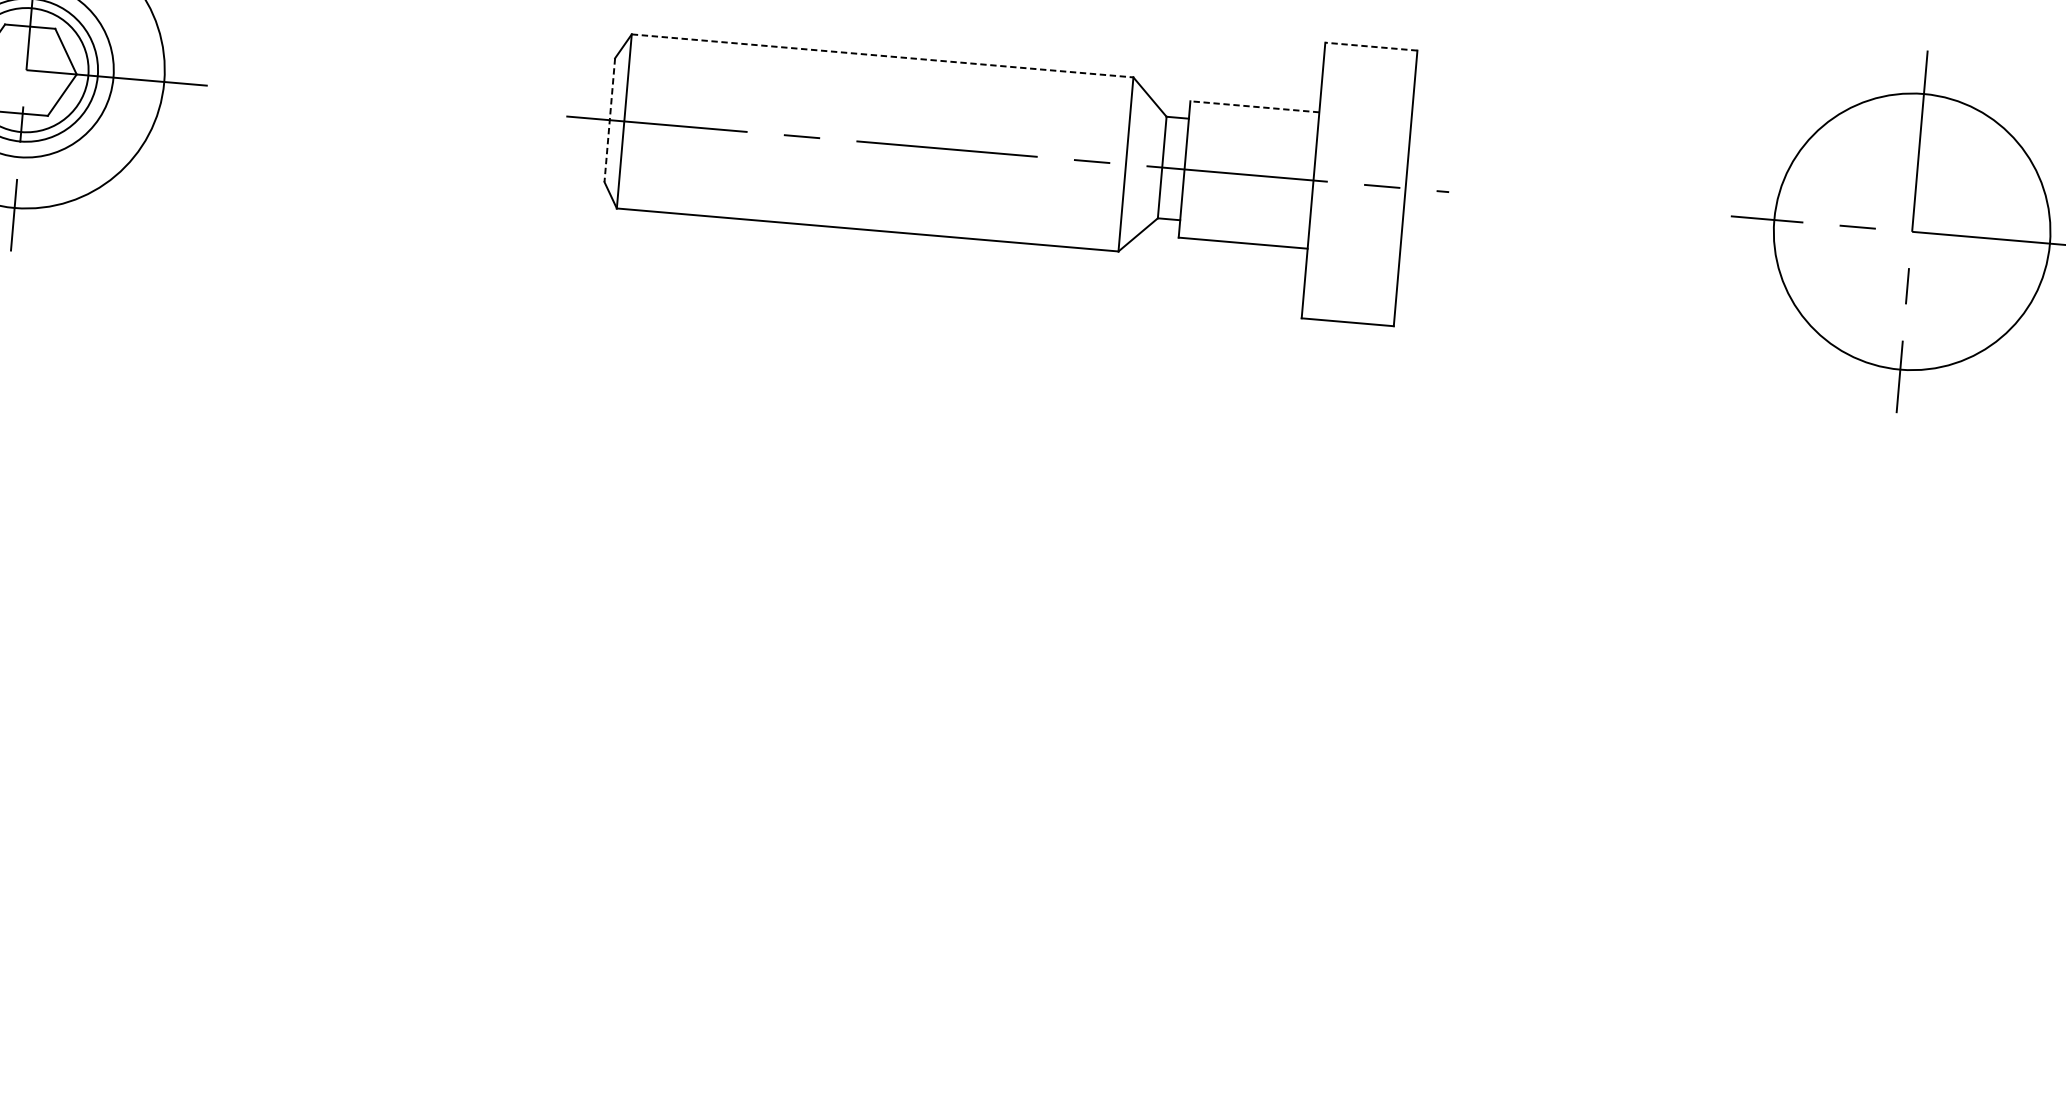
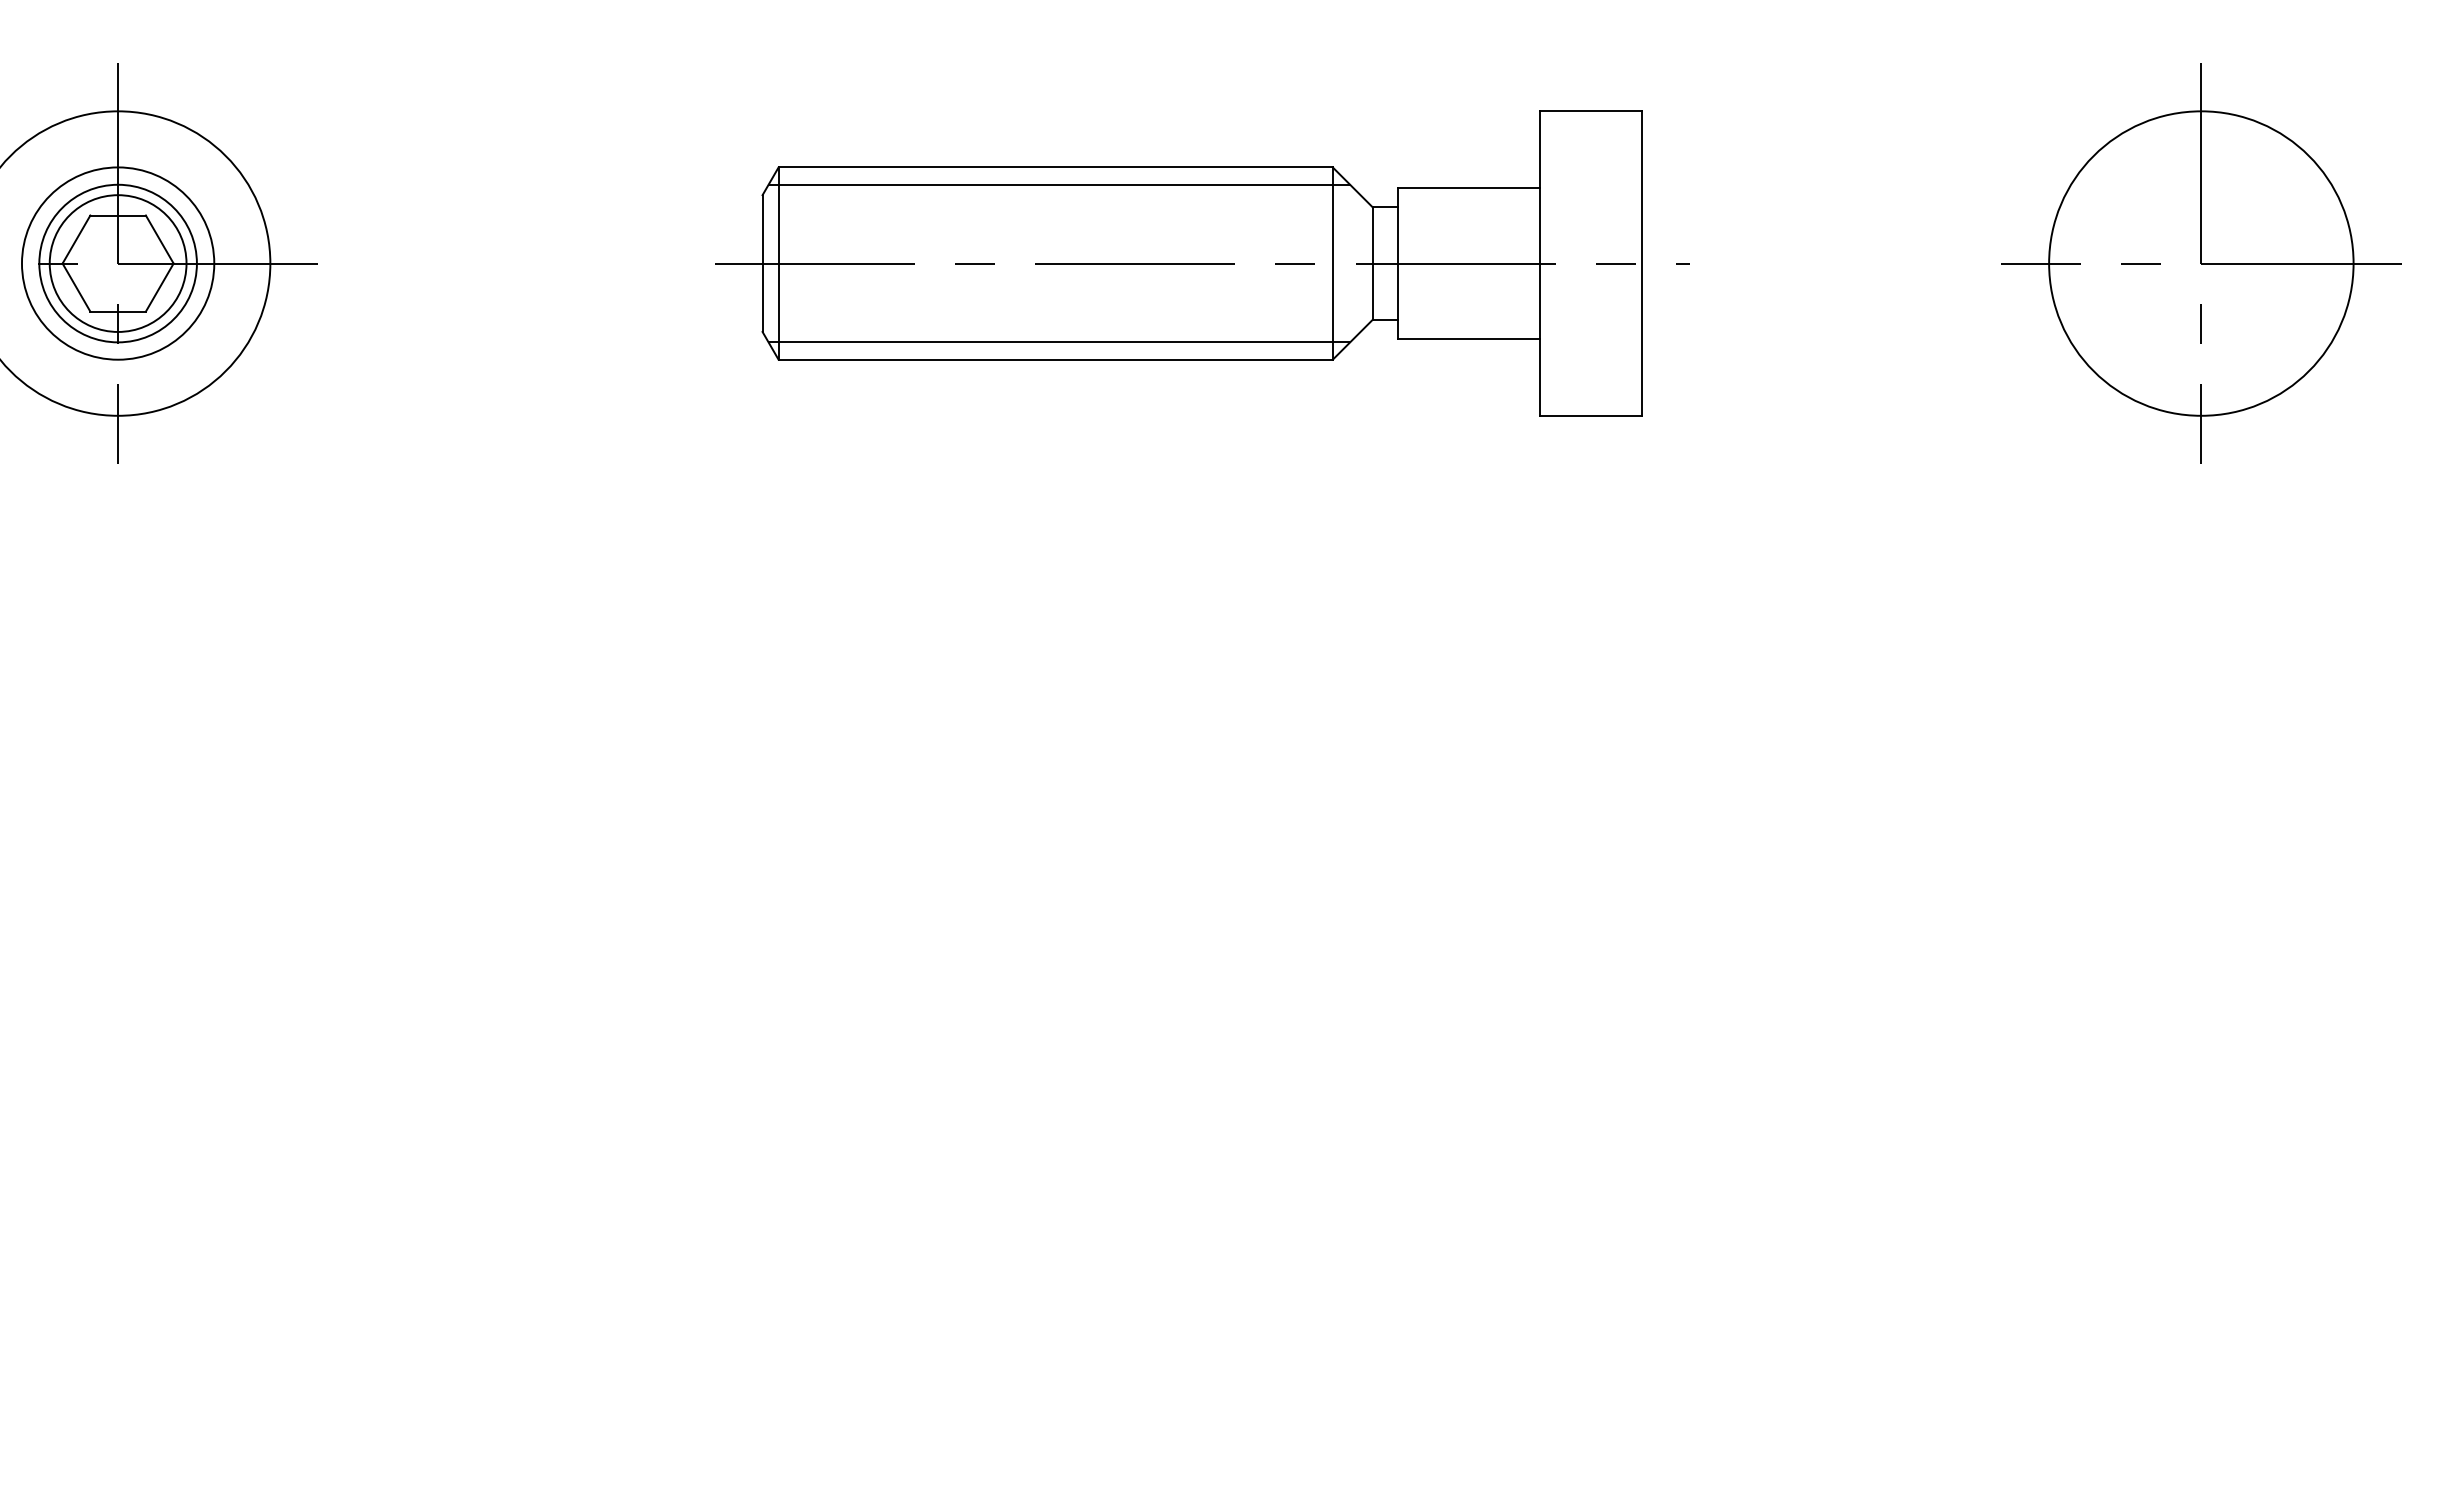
line: (1371, 46) -> (1590, 111), dashed -> solid
line: (883, 56) -> (1056, 167), dashed -> solid
line: (884, 71) -> (1059, 184), added
line: (1254, 107) -> (1468, 188), dashed -> solid
line: (609, 121) -> (762, 264), dashed -> solid
line: (872, 214) -> (1059, 342), added

